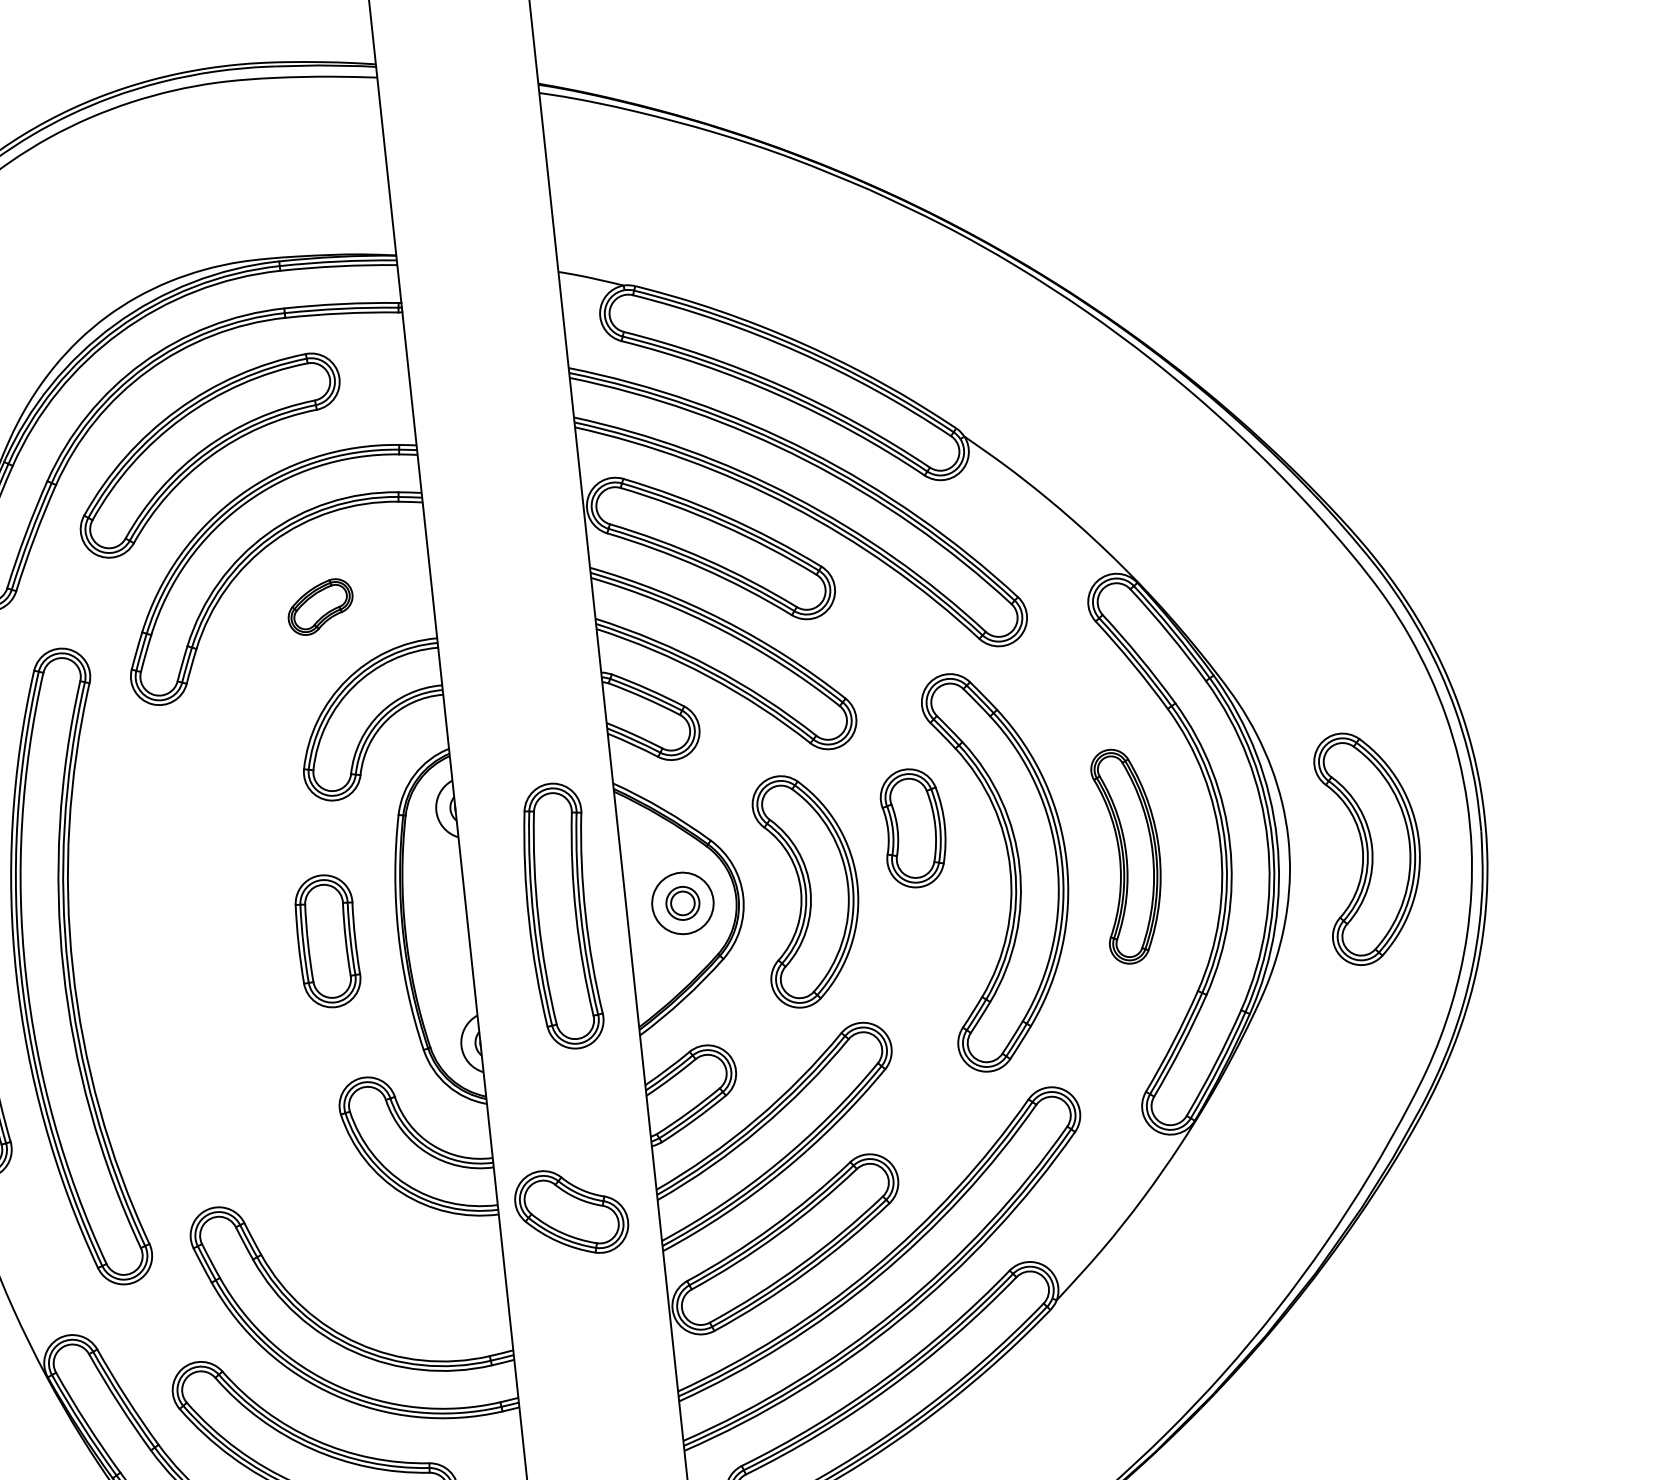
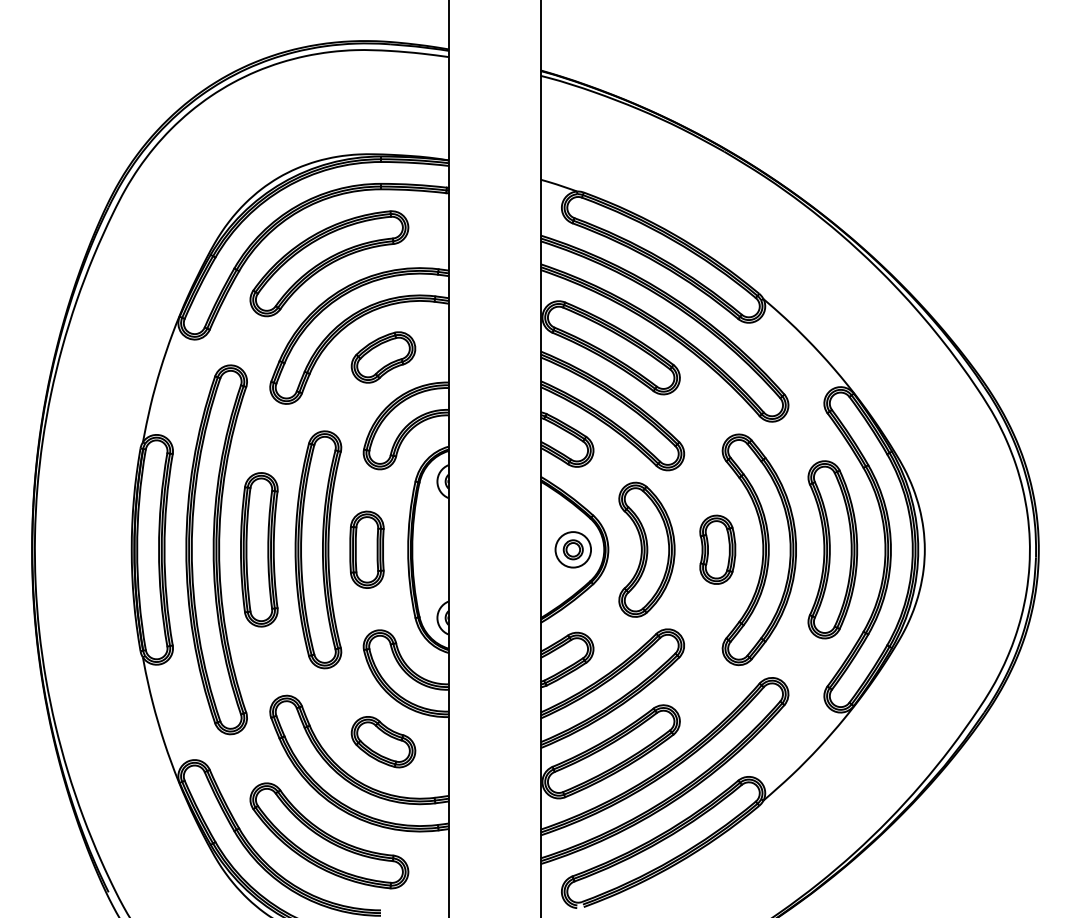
part: (320, 607) -> (383, 357), size x1.67
part: (913, 827) -> (717, 549), moved
part: (1370, 846) -> (971, 559), removed
part: (1129, 855) -> (832, 549), size x1.43
part: (560, 915) -> (259, 549), moved
part: (243, 949) -> (318, 549), added
part: (571, 1212) -> (383, 742), moved

